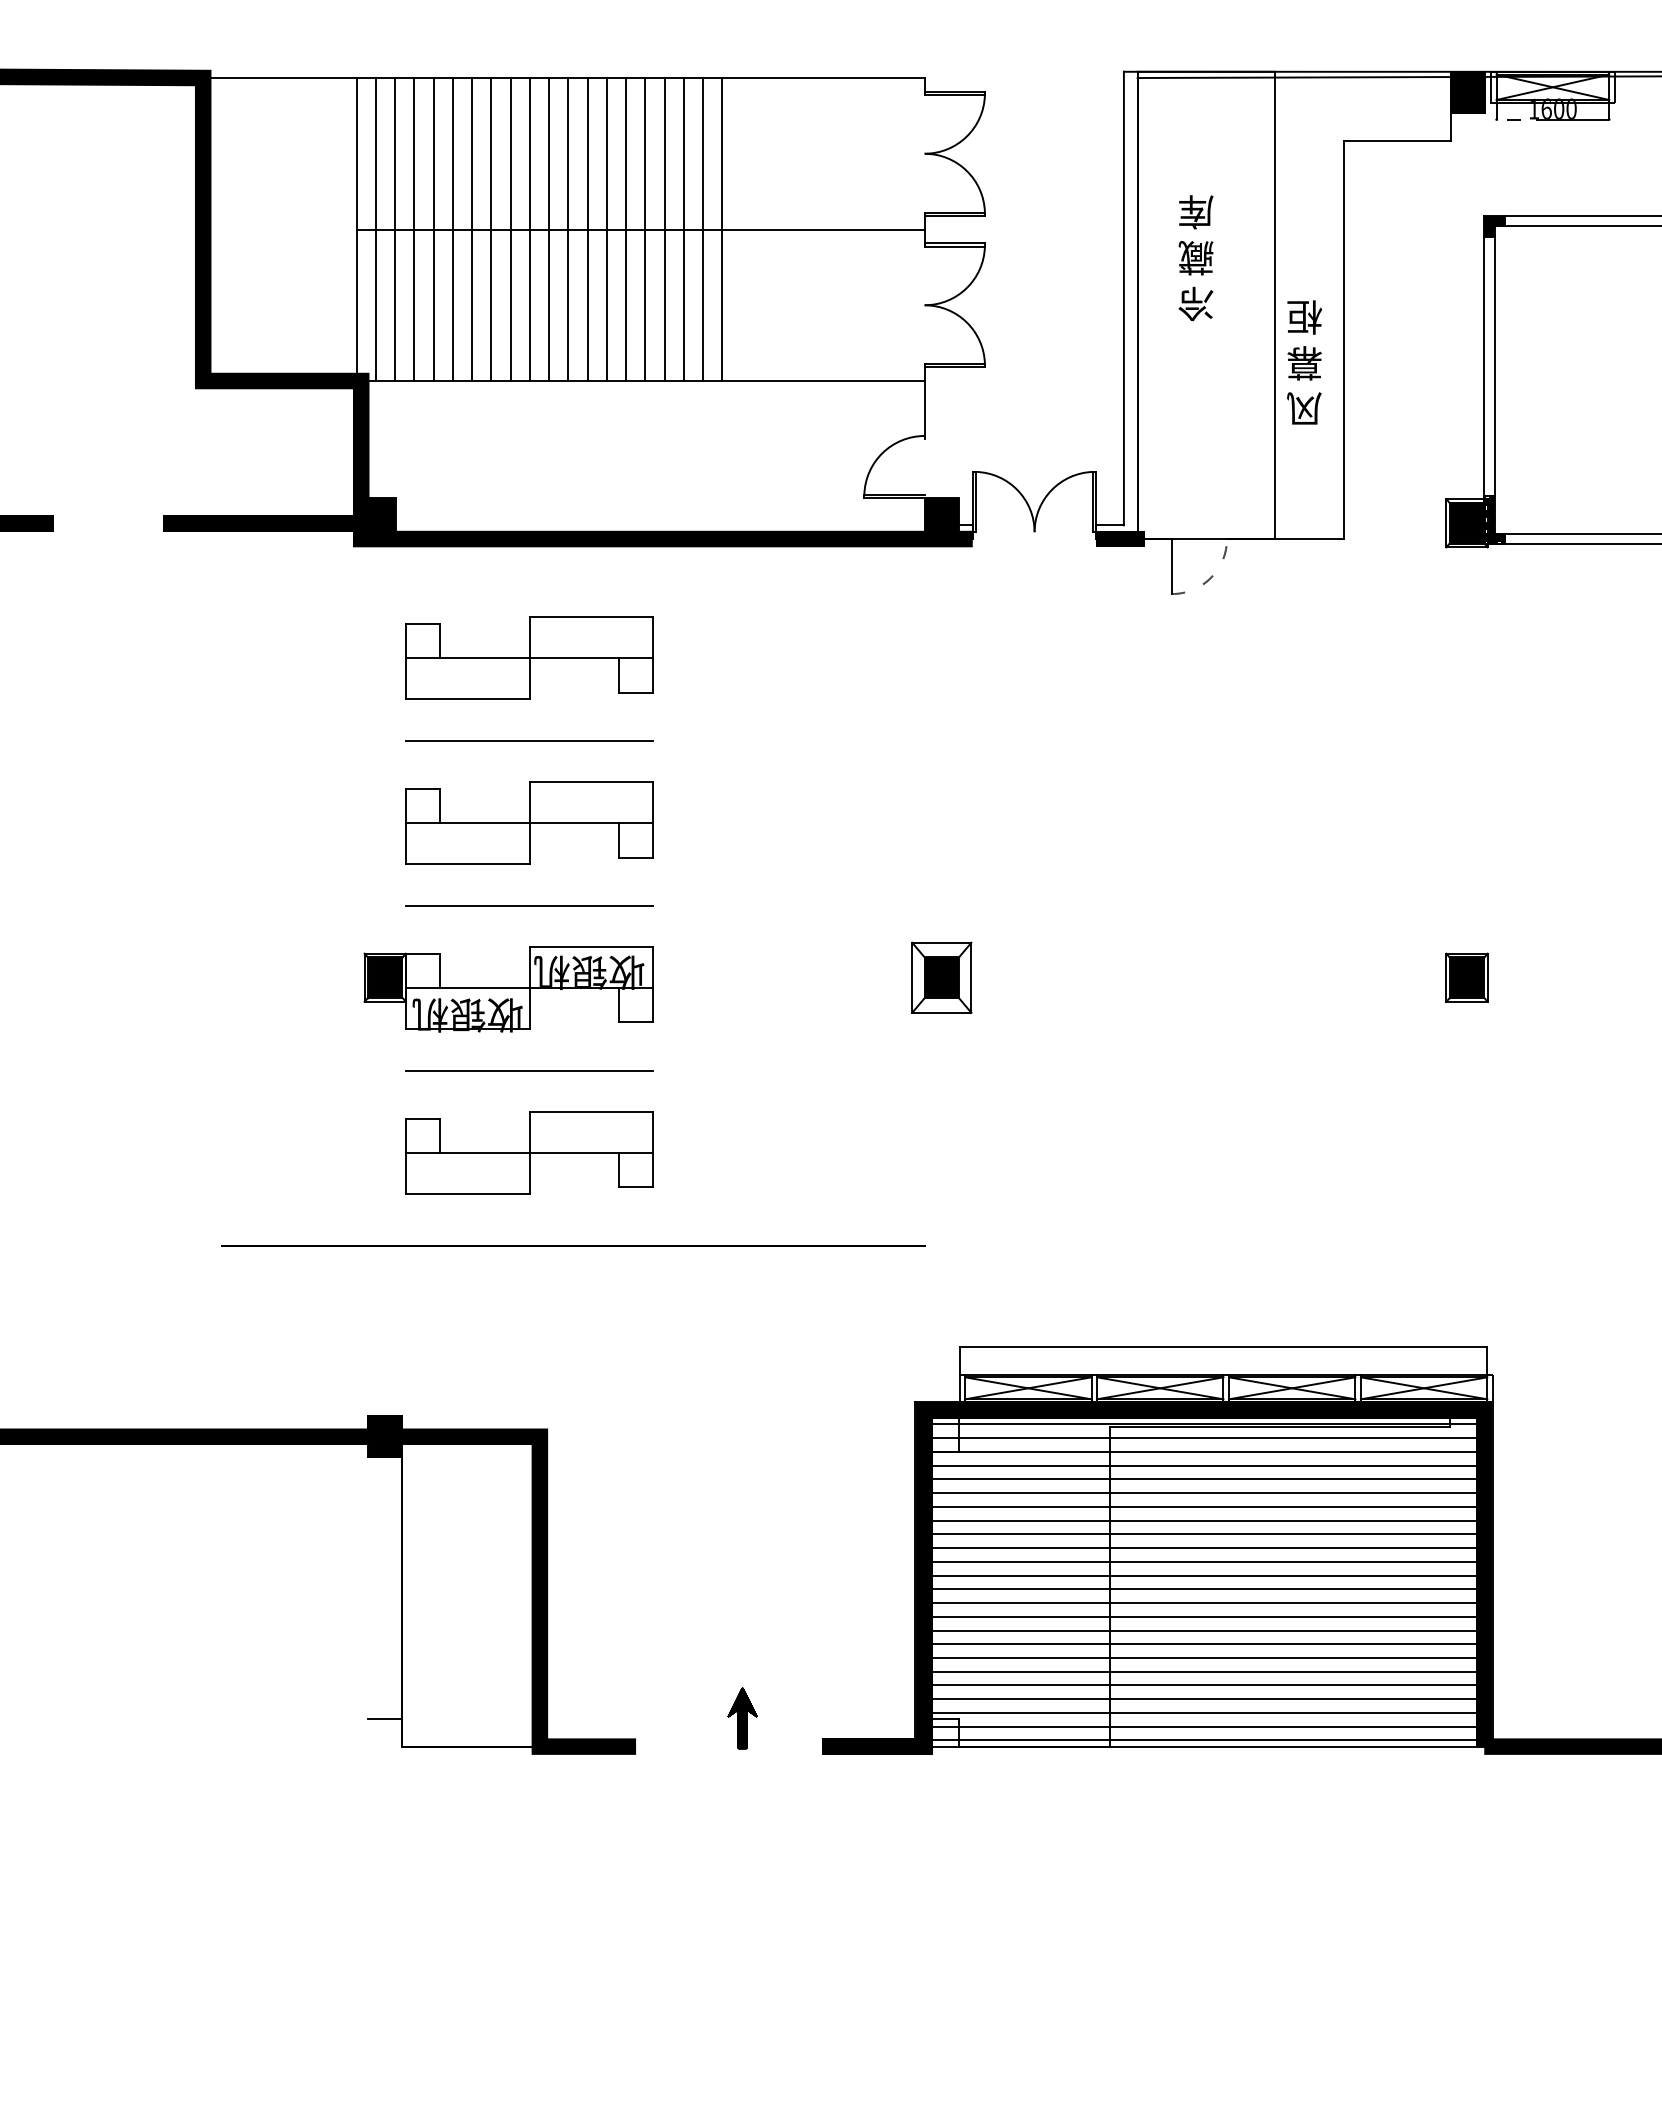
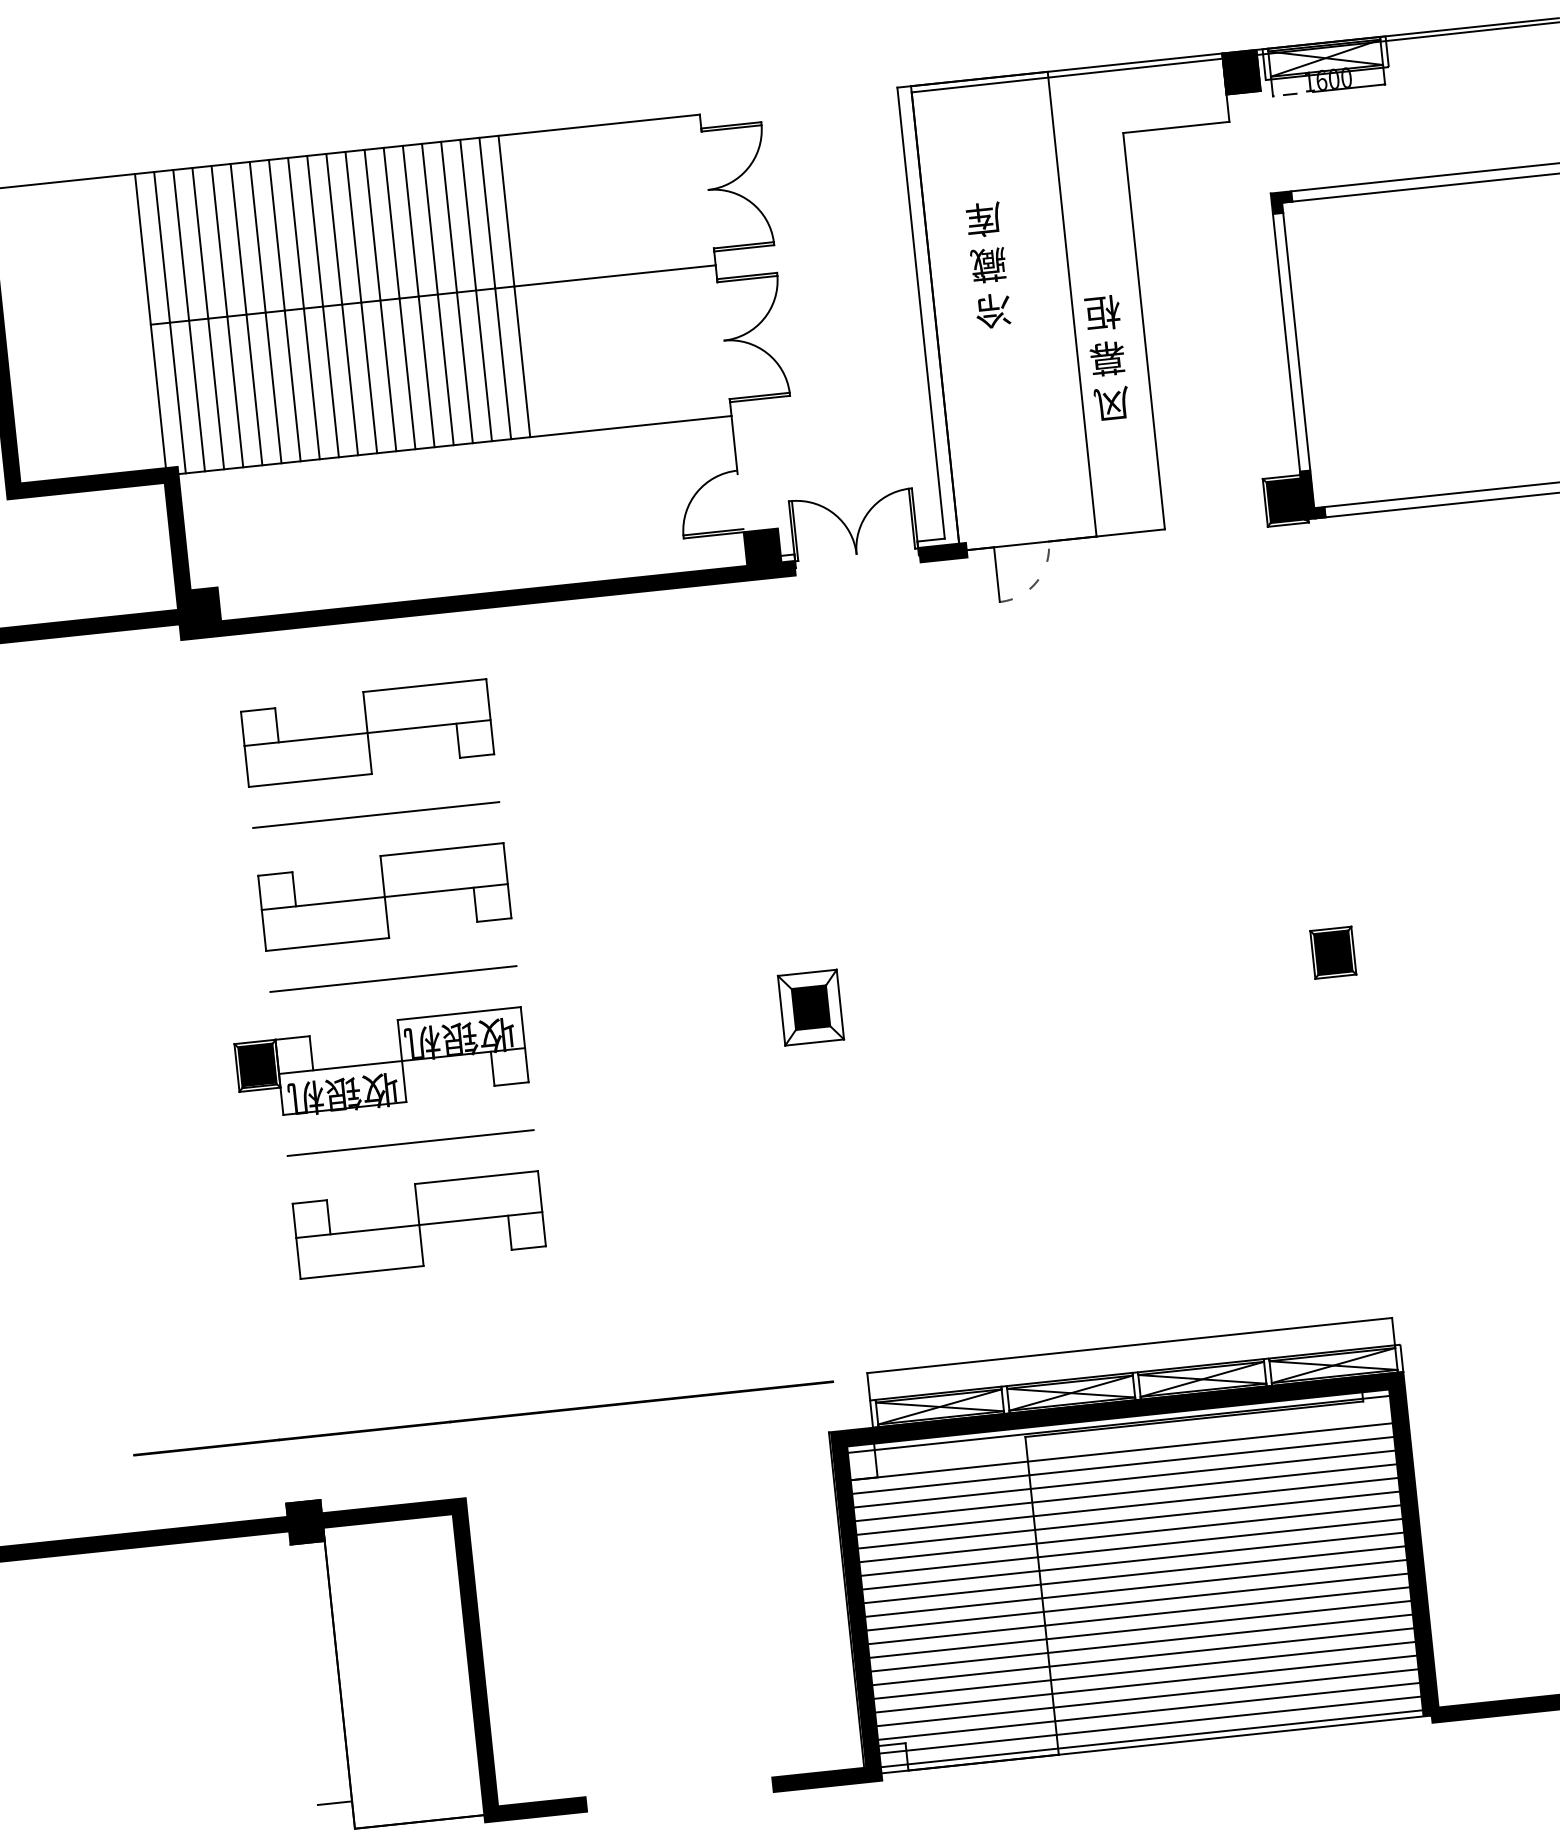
line: (573, 1245) -> (483, 1417), moved
line: (1204, 1438) -> (1120, 1438), removed
part: (742, 1718) -> (690, 1765), removed

